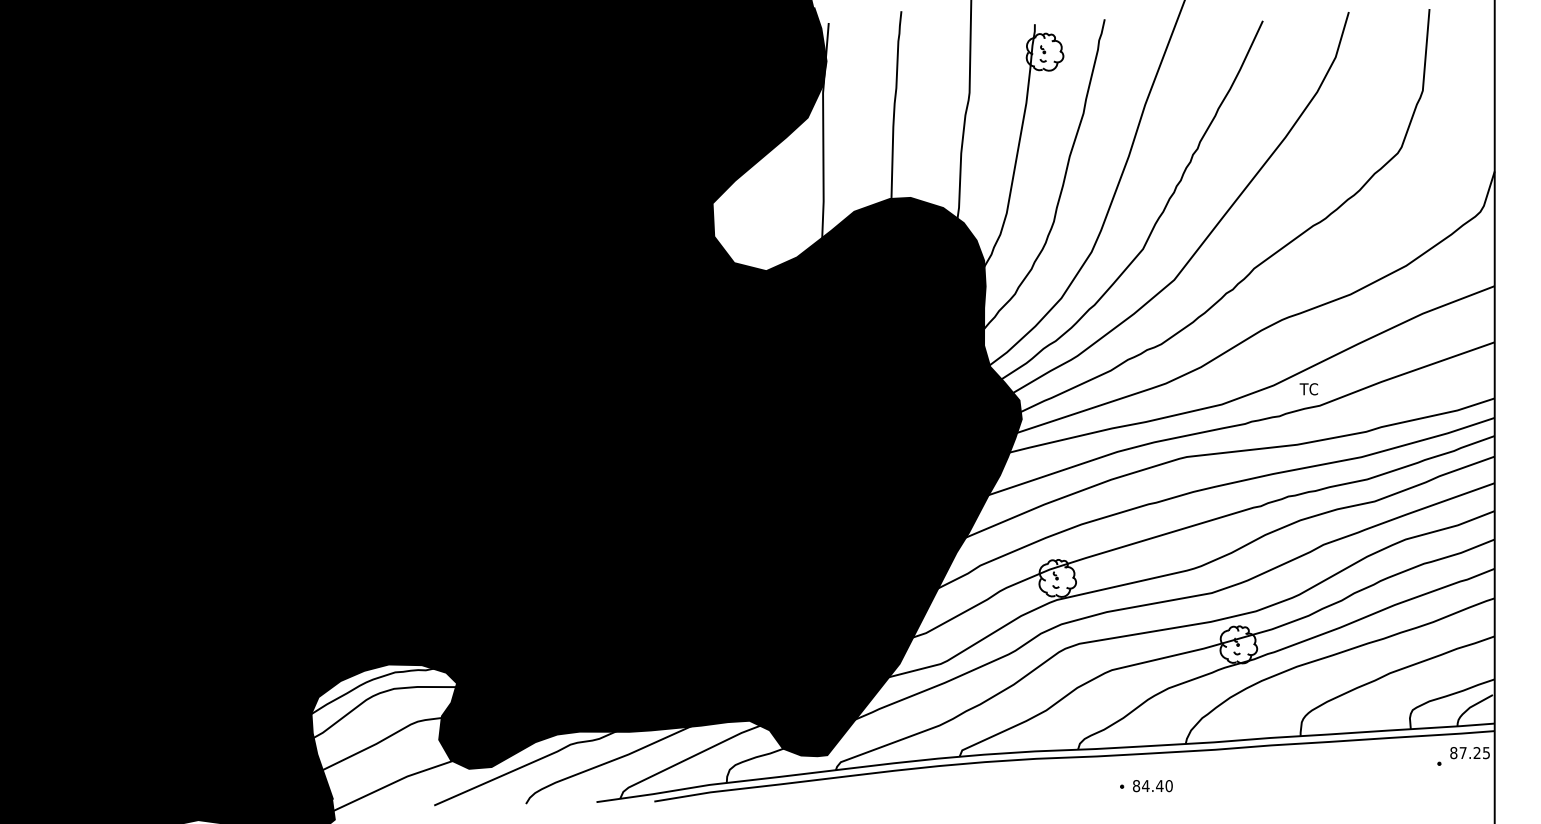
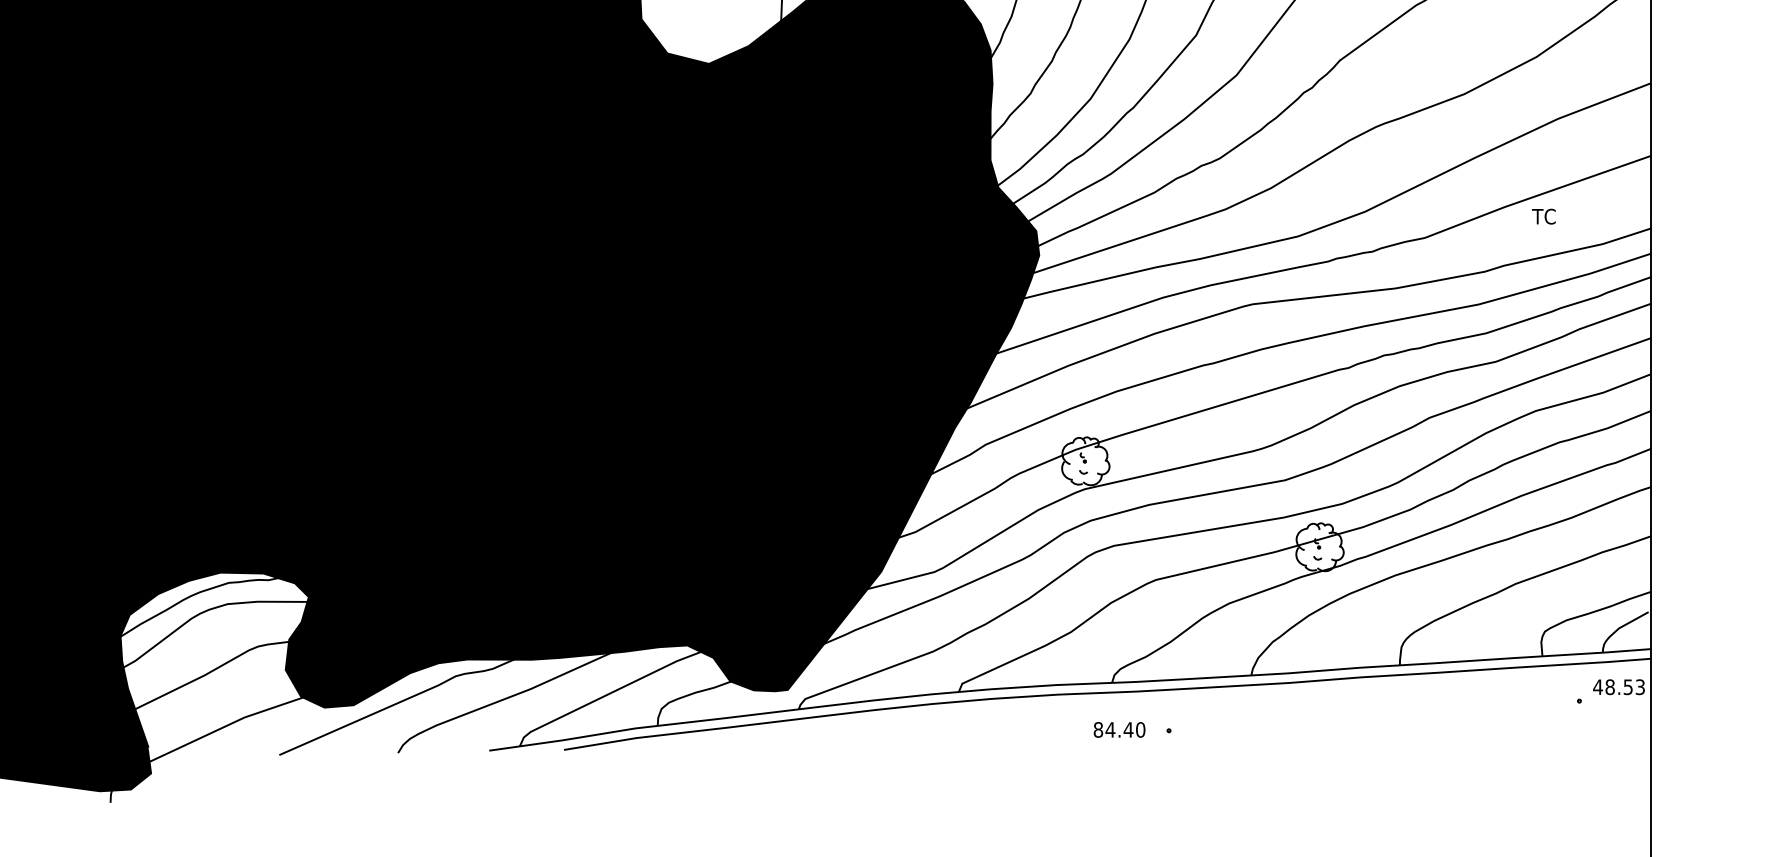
text: (1308, 389) -> (1543, 216), moved
text: (1469, 753) -> (1618, 687), 87.25 -> 48.53
text: (1152, 786) -> (1119, 730), moved

